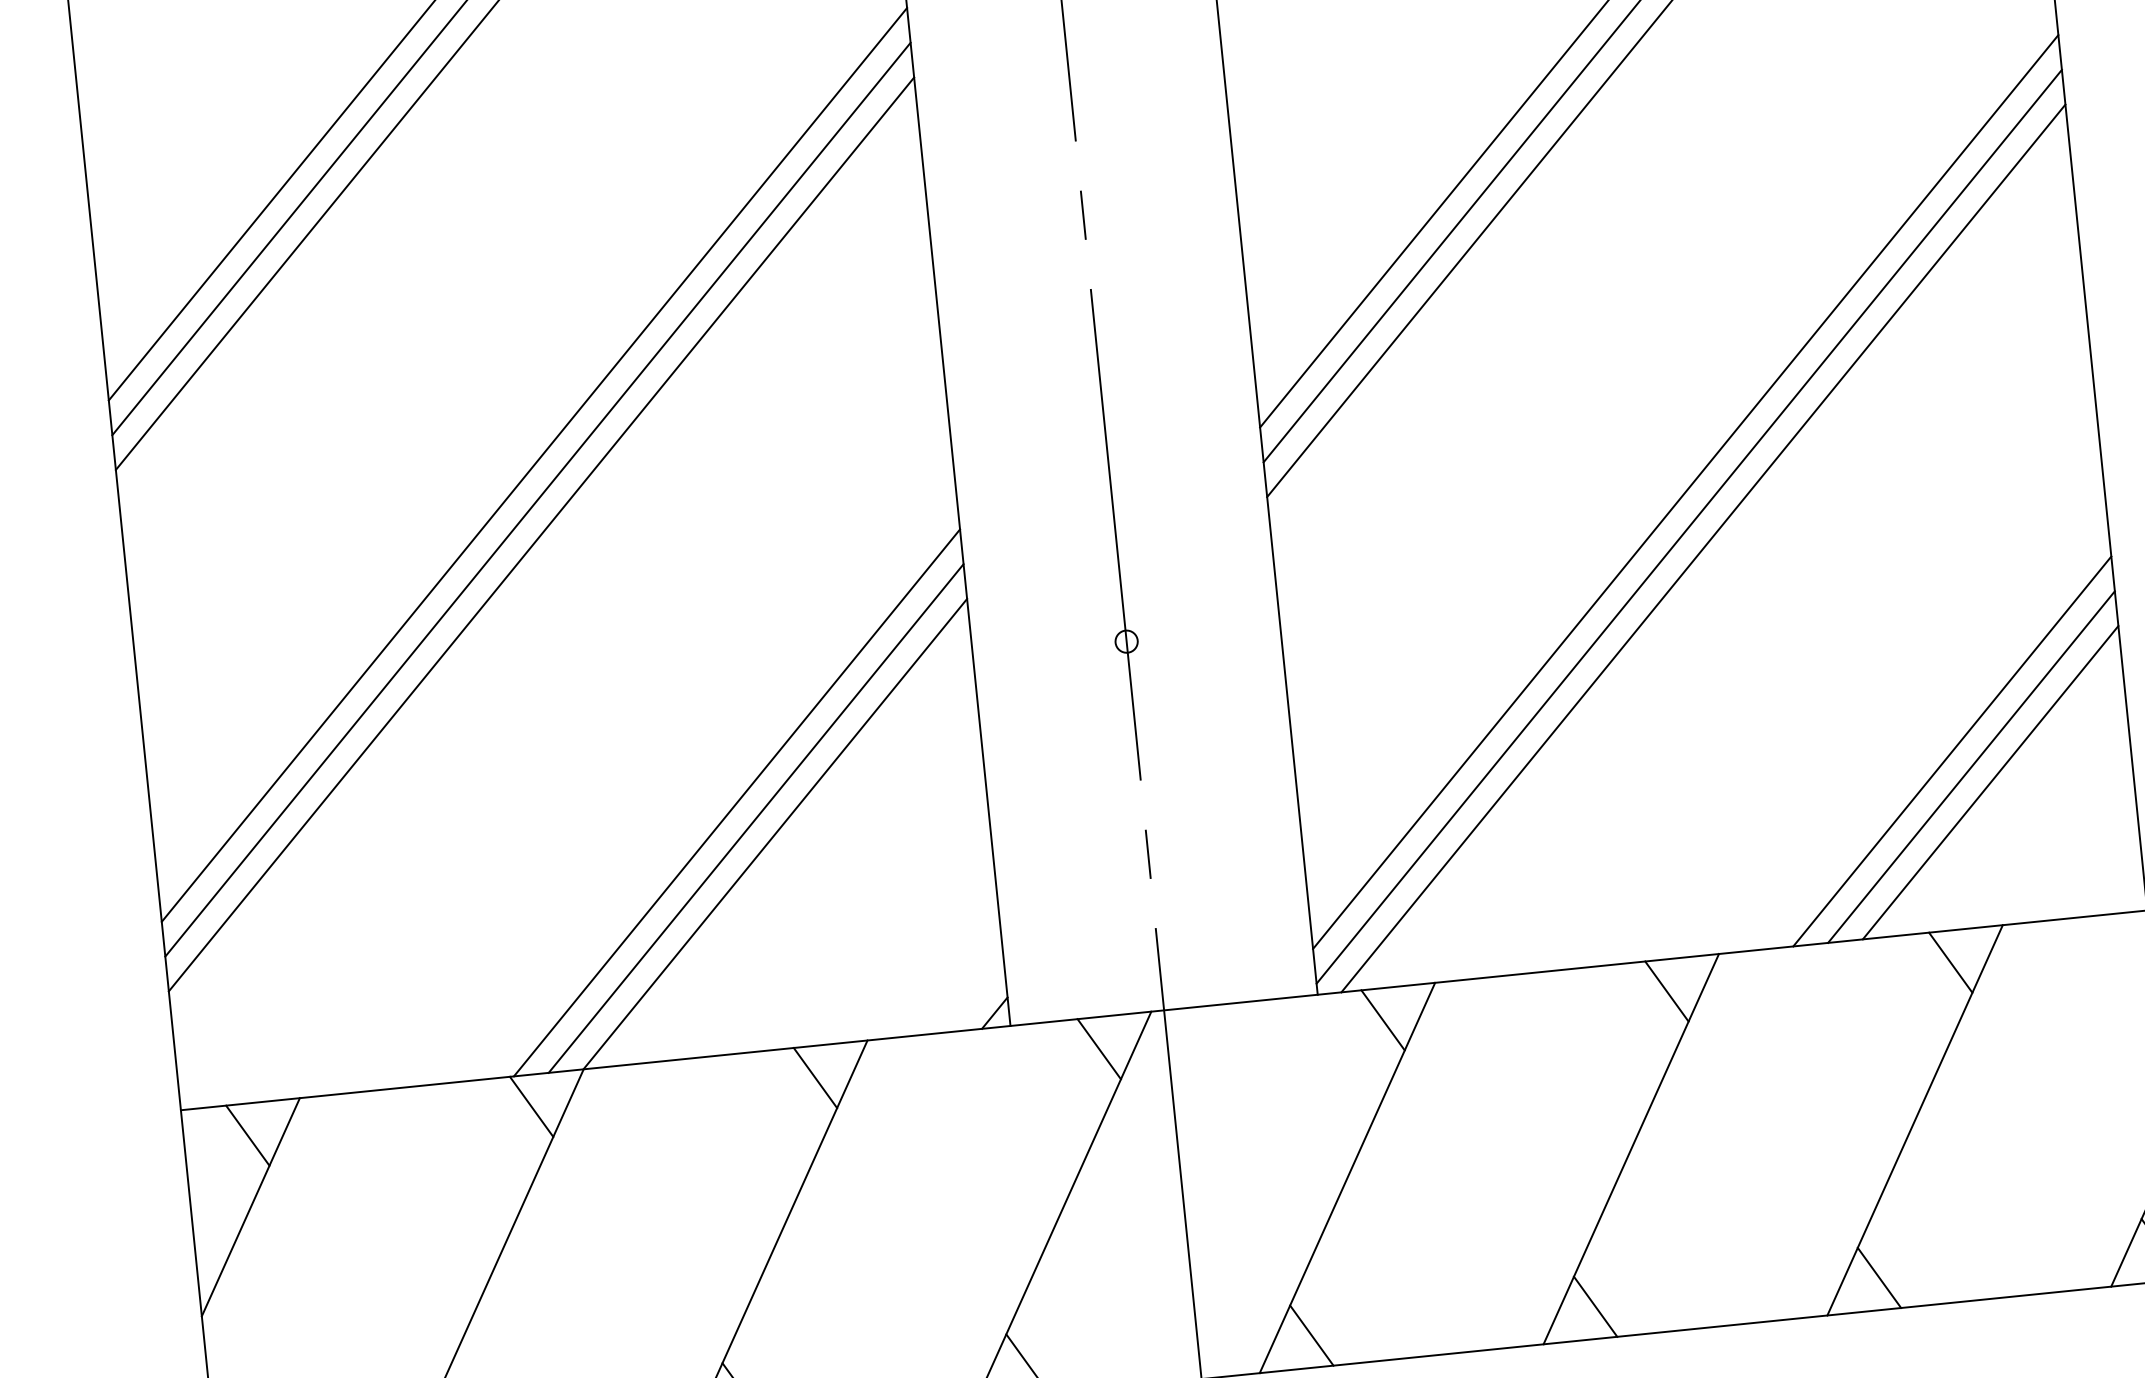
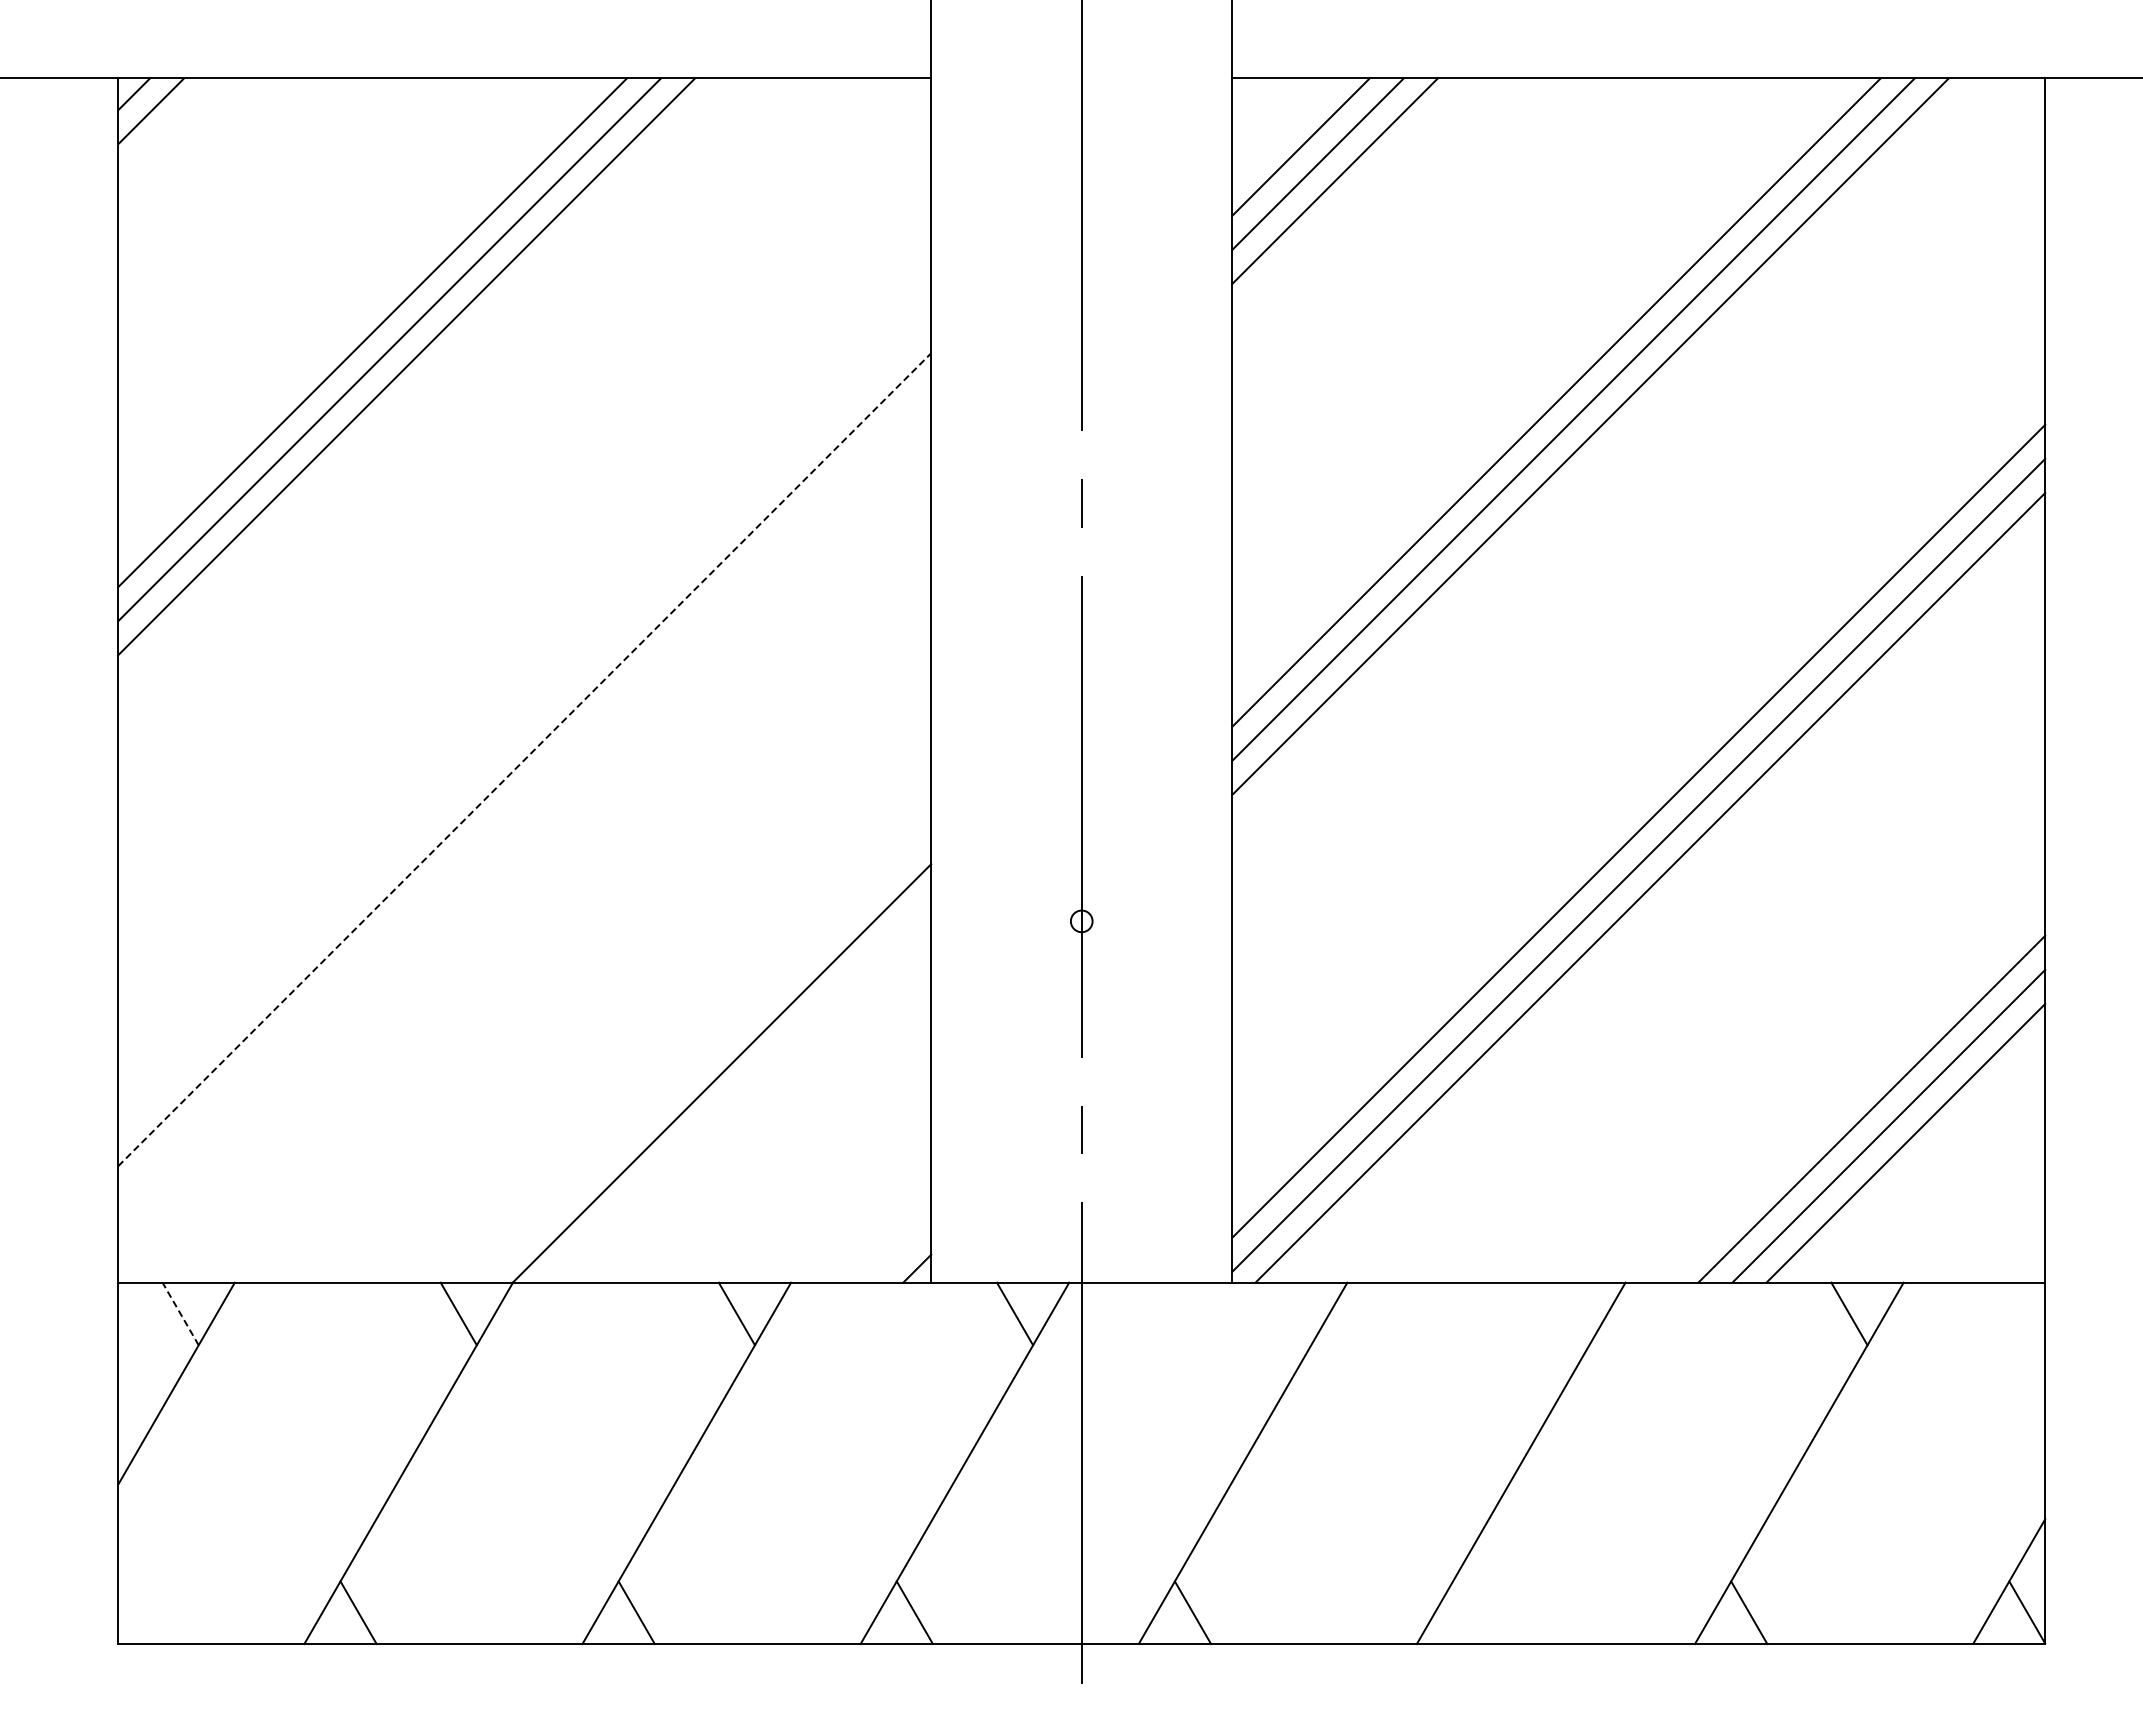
line: (534, 464) -> (524, 691), removed
line: (537, 499) -> (524, 725), removed
line: (541, 534) -> (524, 759), solid -> dashed
line: (736, 803) -> (687, 1039), removed
line: (755, 818) -> (704, 1056), removed
line: (1667, 991) -> (1571, 1313), removed
line: (1383, 1019) -> (1293, 1313), removed
line: (247, 1135) -> (180, 1313), solid -> dashed
line: (1596, 1306) -> (1471, 1612), removed

